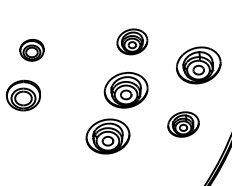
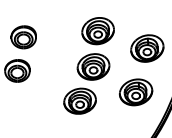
part: (132, 41) -> (98, 30), size x1.43
part: (31, 50) -> (23, 37), size x1.43
part: (183, 124) -> (136, 92), size x1.43

